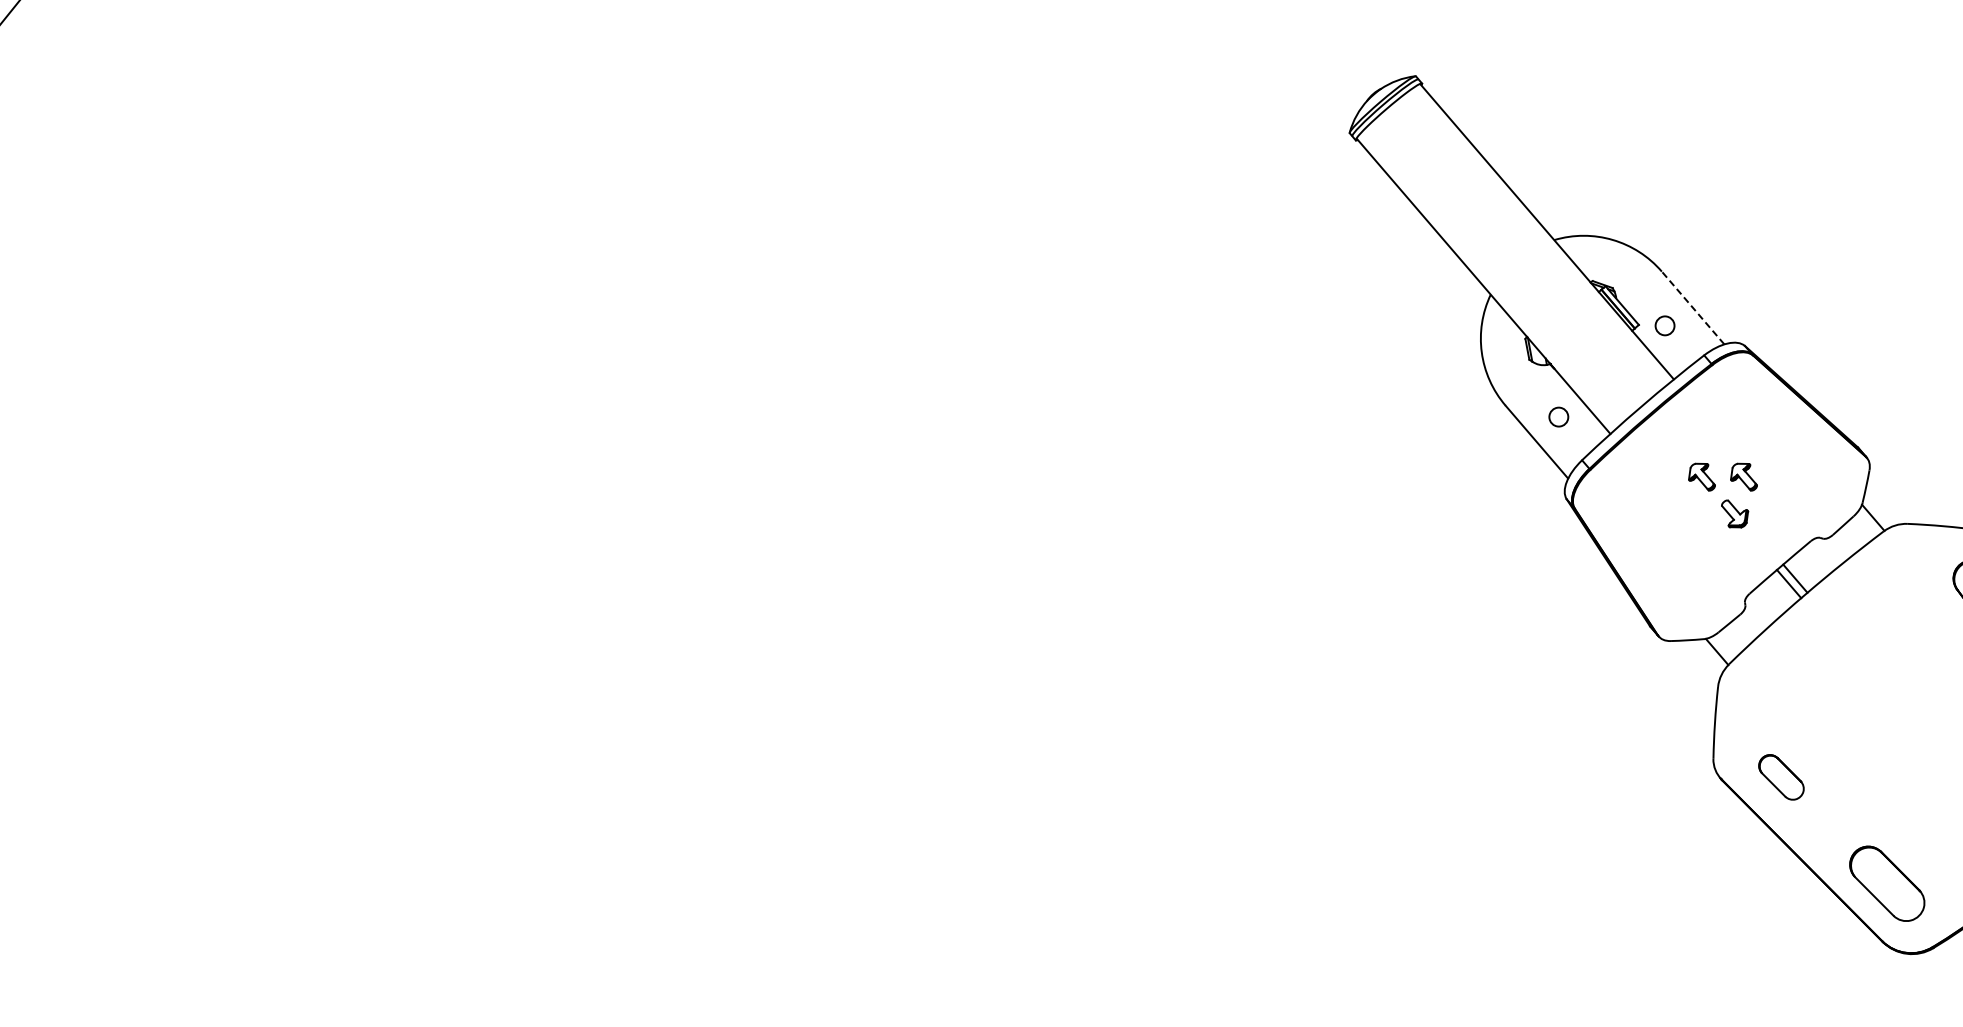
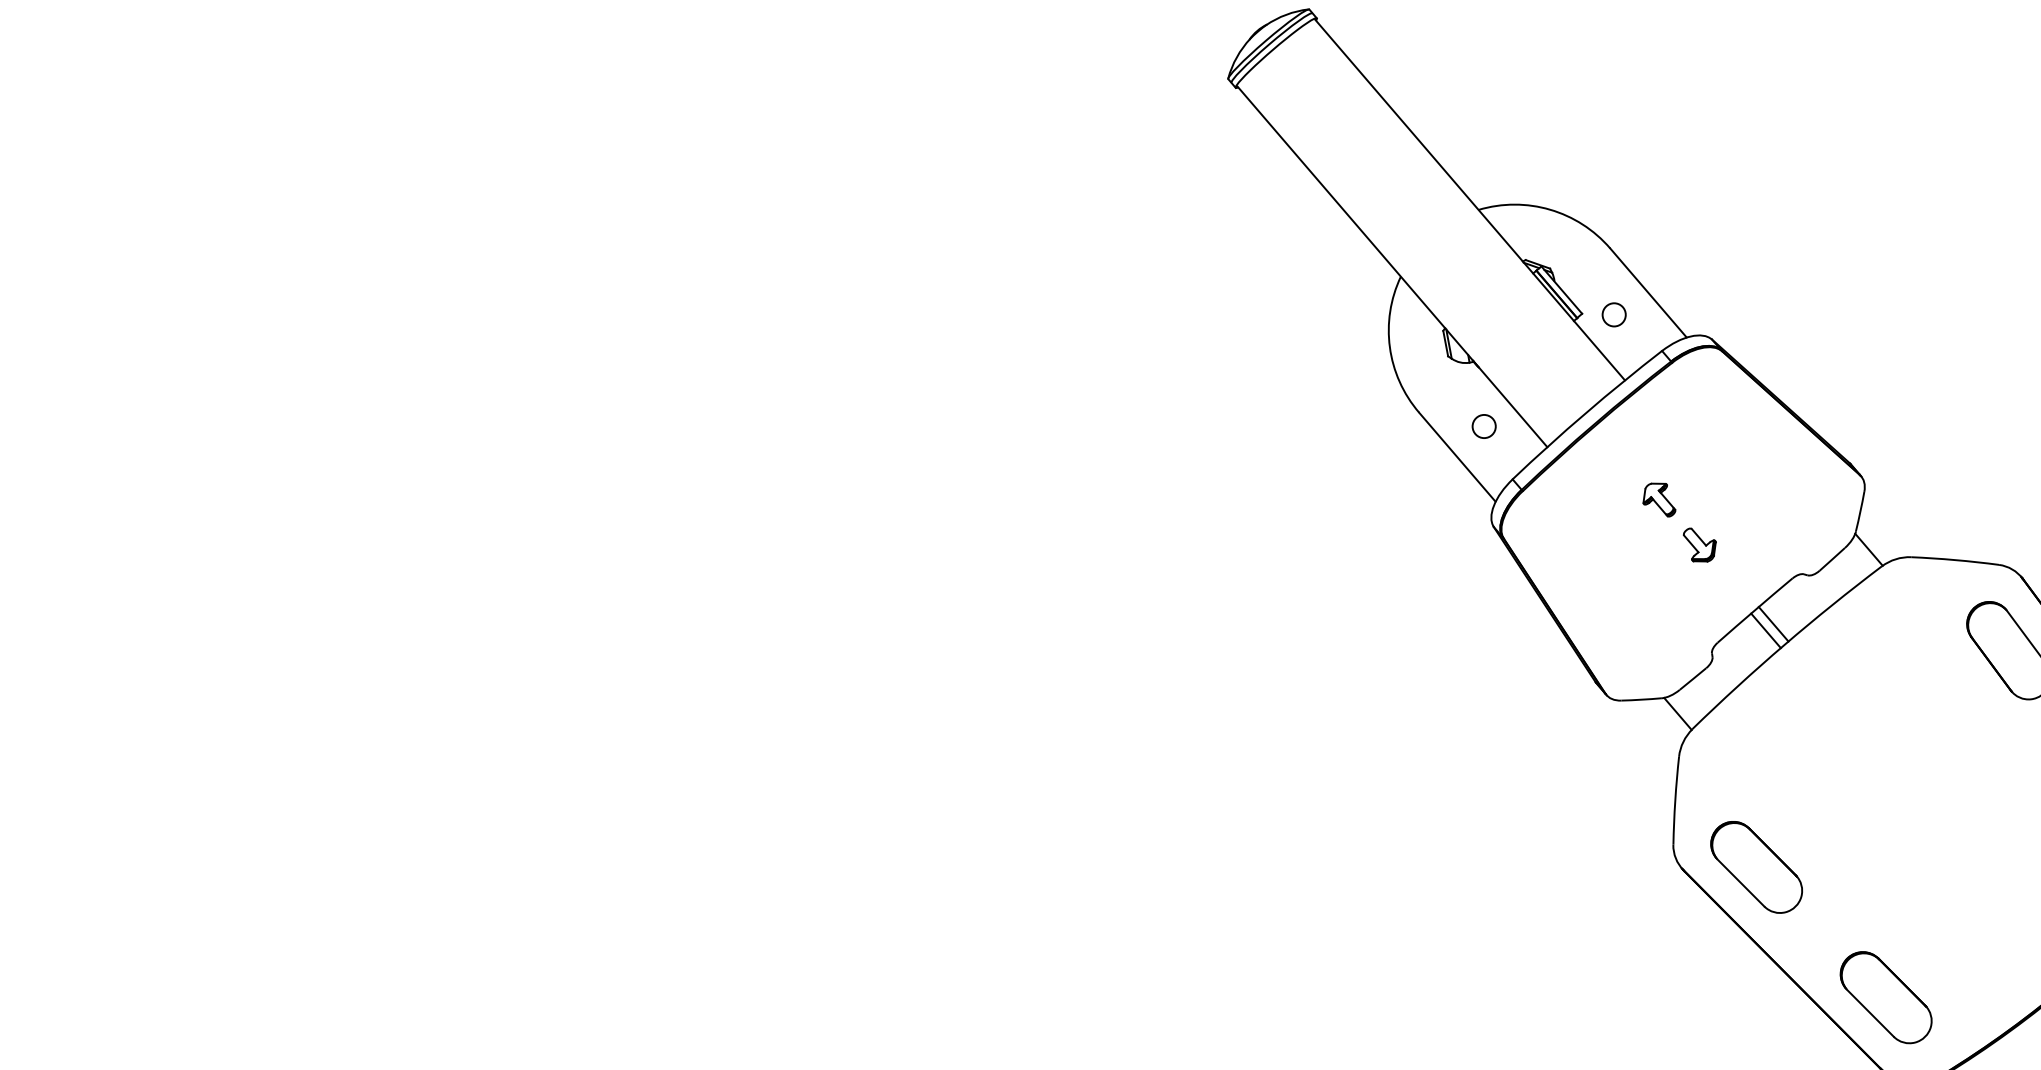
line: (1693, 308) -> (1648, 293), dashed -> solid
part: (1743, 476) -> (1710, 499), removed
part: (1781, 777) -> (1756, 867), size x1.67

